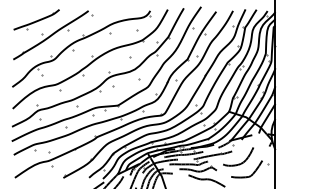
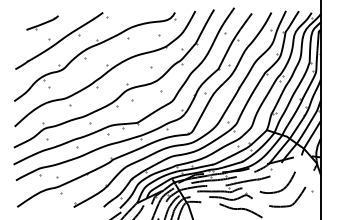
part: (36, 19) -> (42, 22), size x0.6

